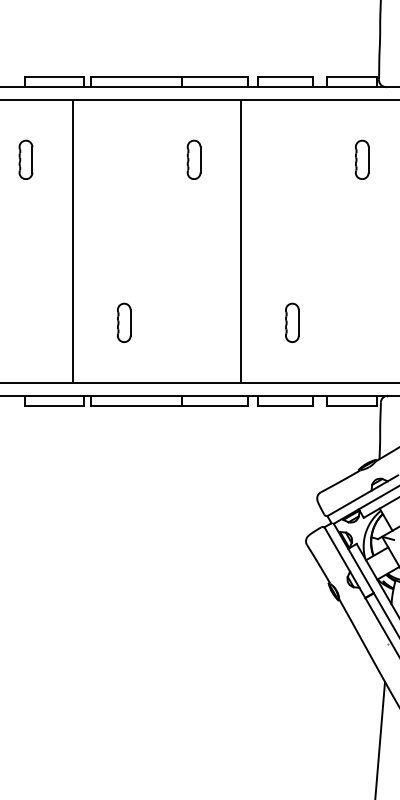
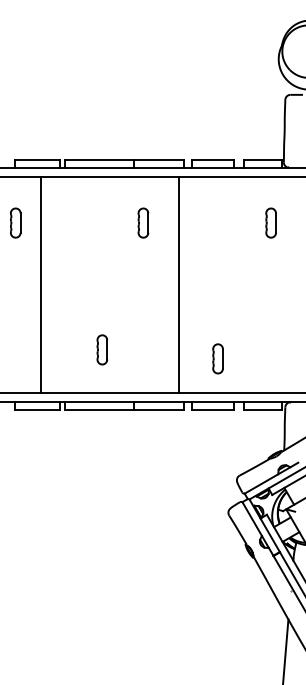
line: (73, 240) -> (41, 284), moved
part: (124, 322) -> (102, 349), moved
part: (291, 322) -> (217, 358), moved

